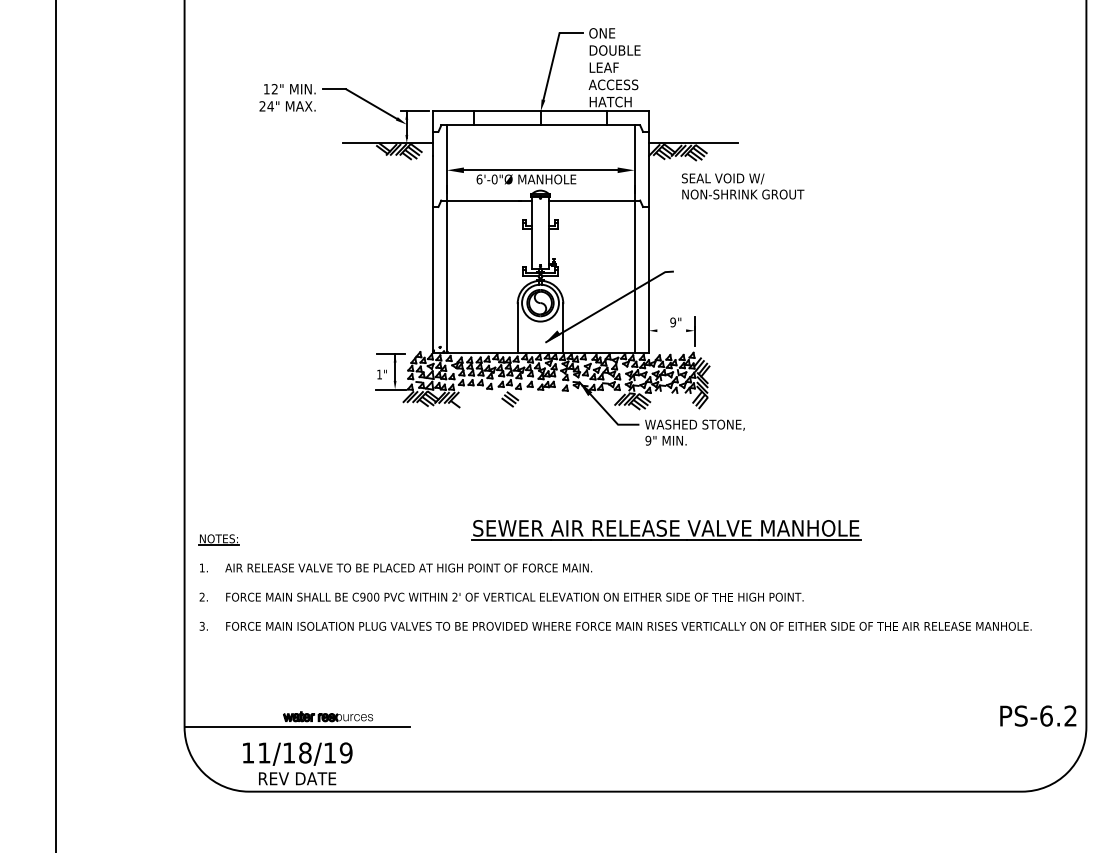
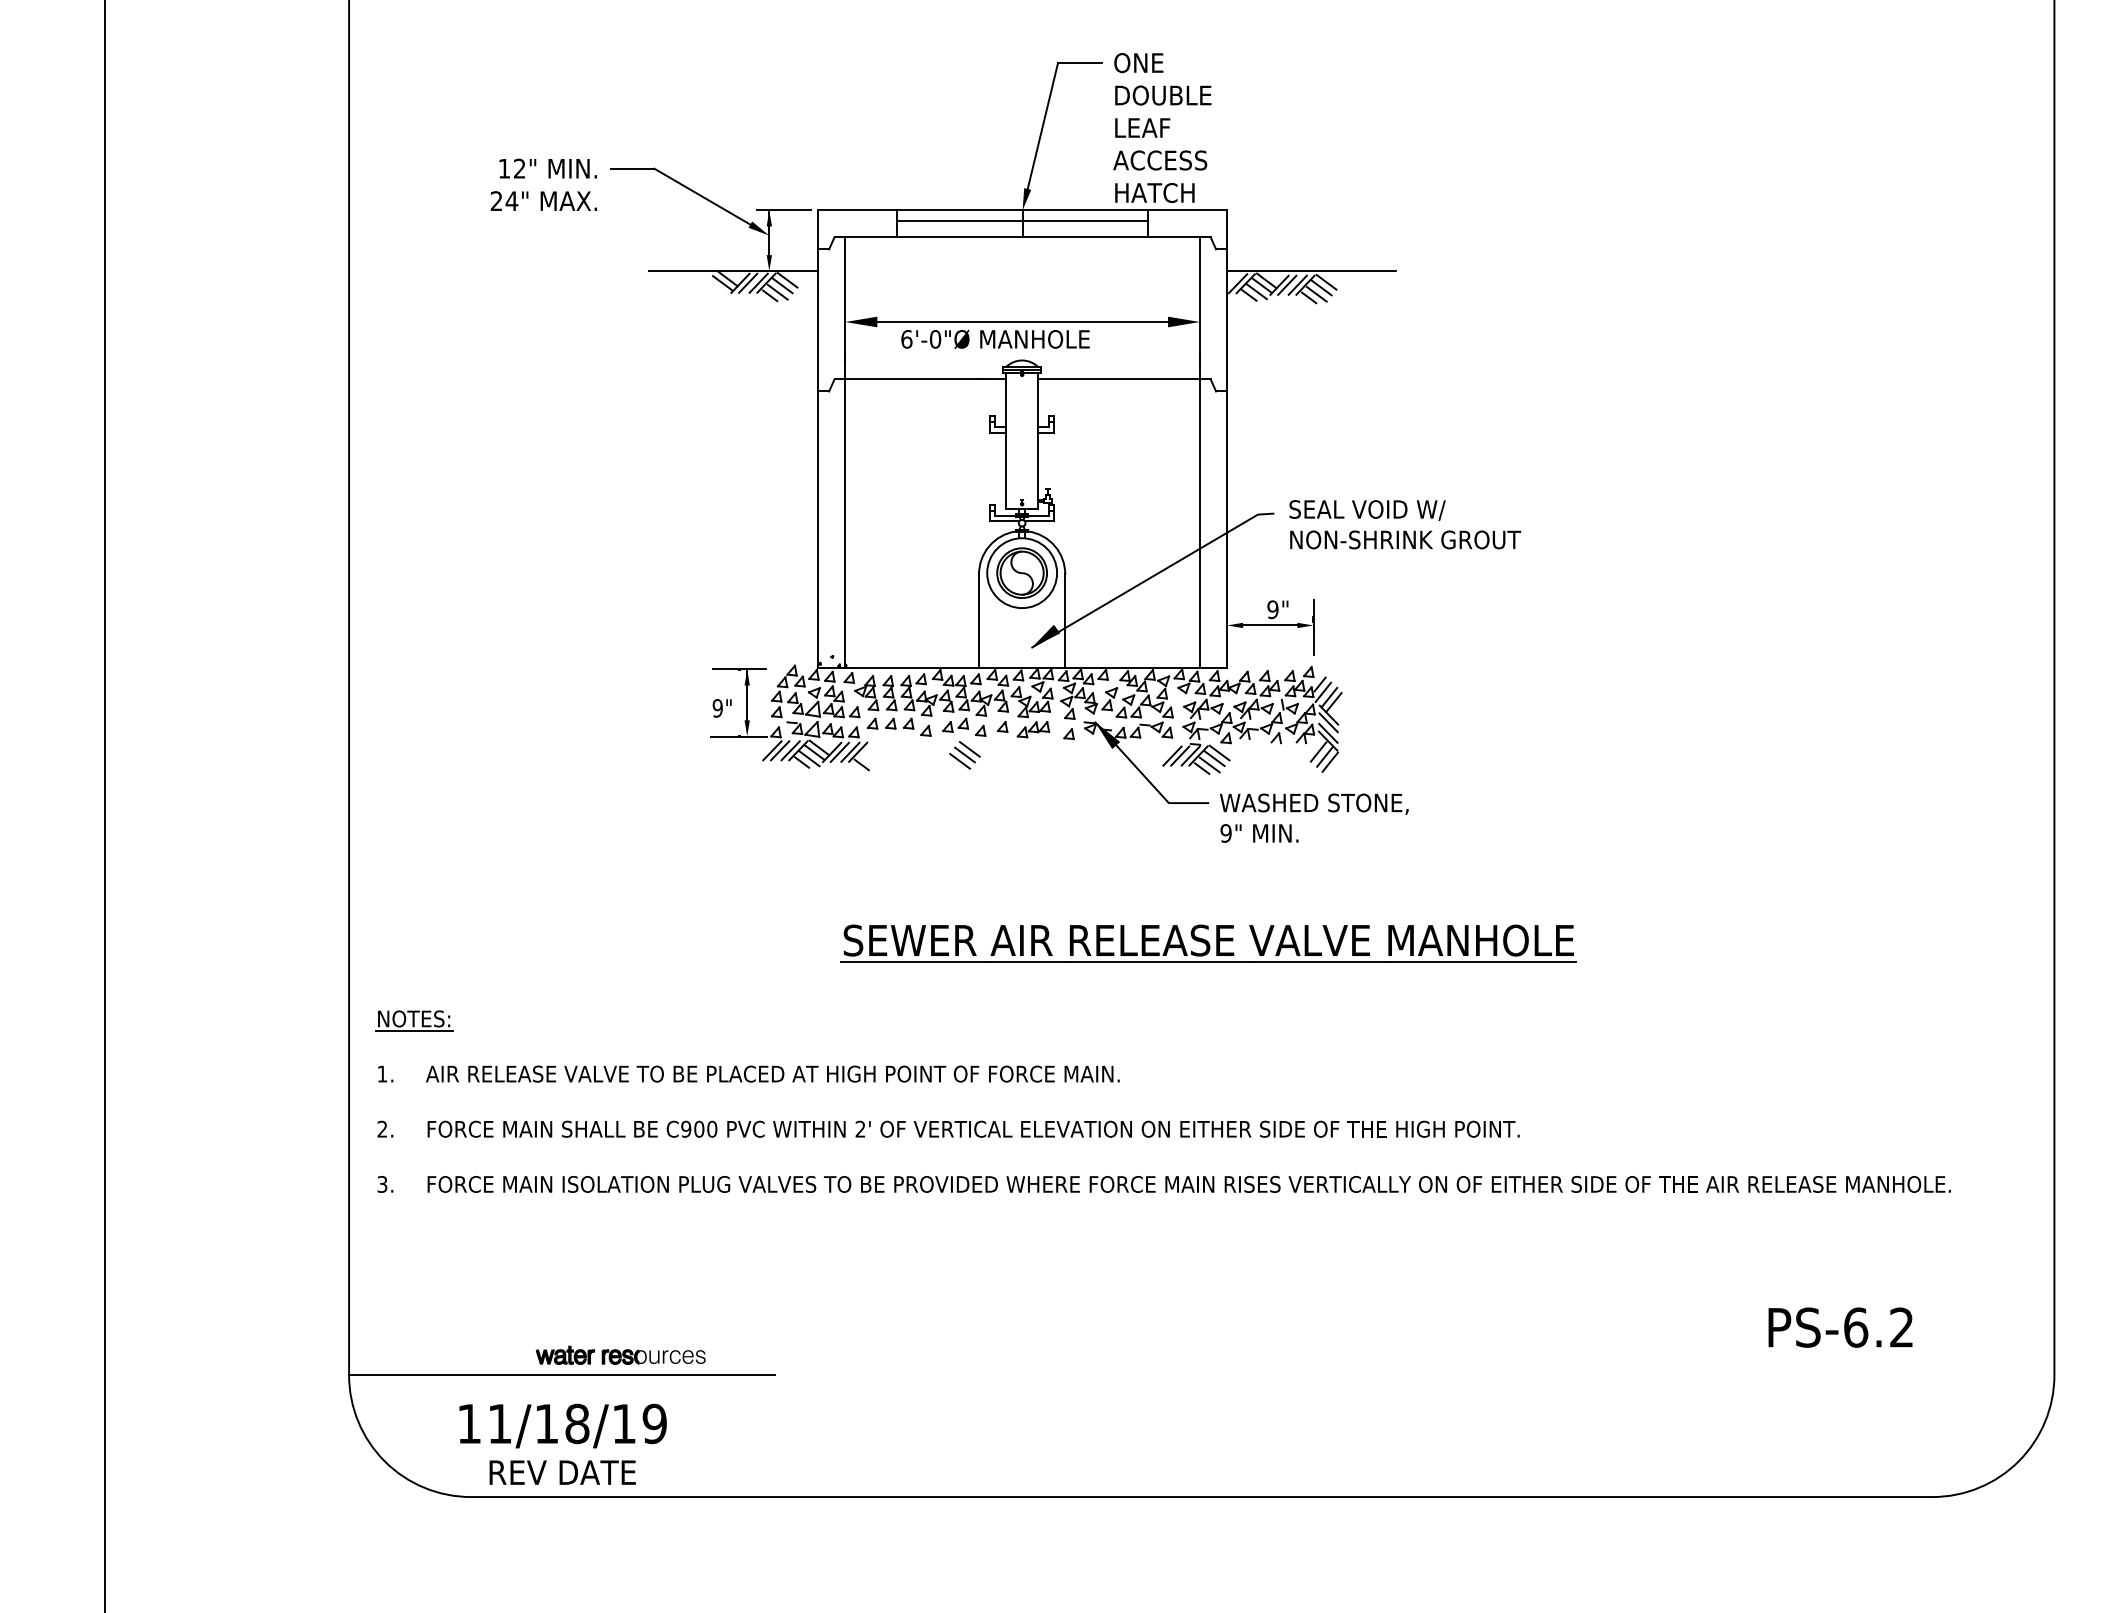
line: (540, 116) -> (1022, 220), added
text: (743, 186) -> (1405, 524), moved
line: (671, 330) -> (1269, 624), added
text: (379, 374) -> (717, 708), 1" -> 9"
part: (666, 530) -> (1209, 944), moved
text: (1038, 715) -> (1840, 1326), moved

